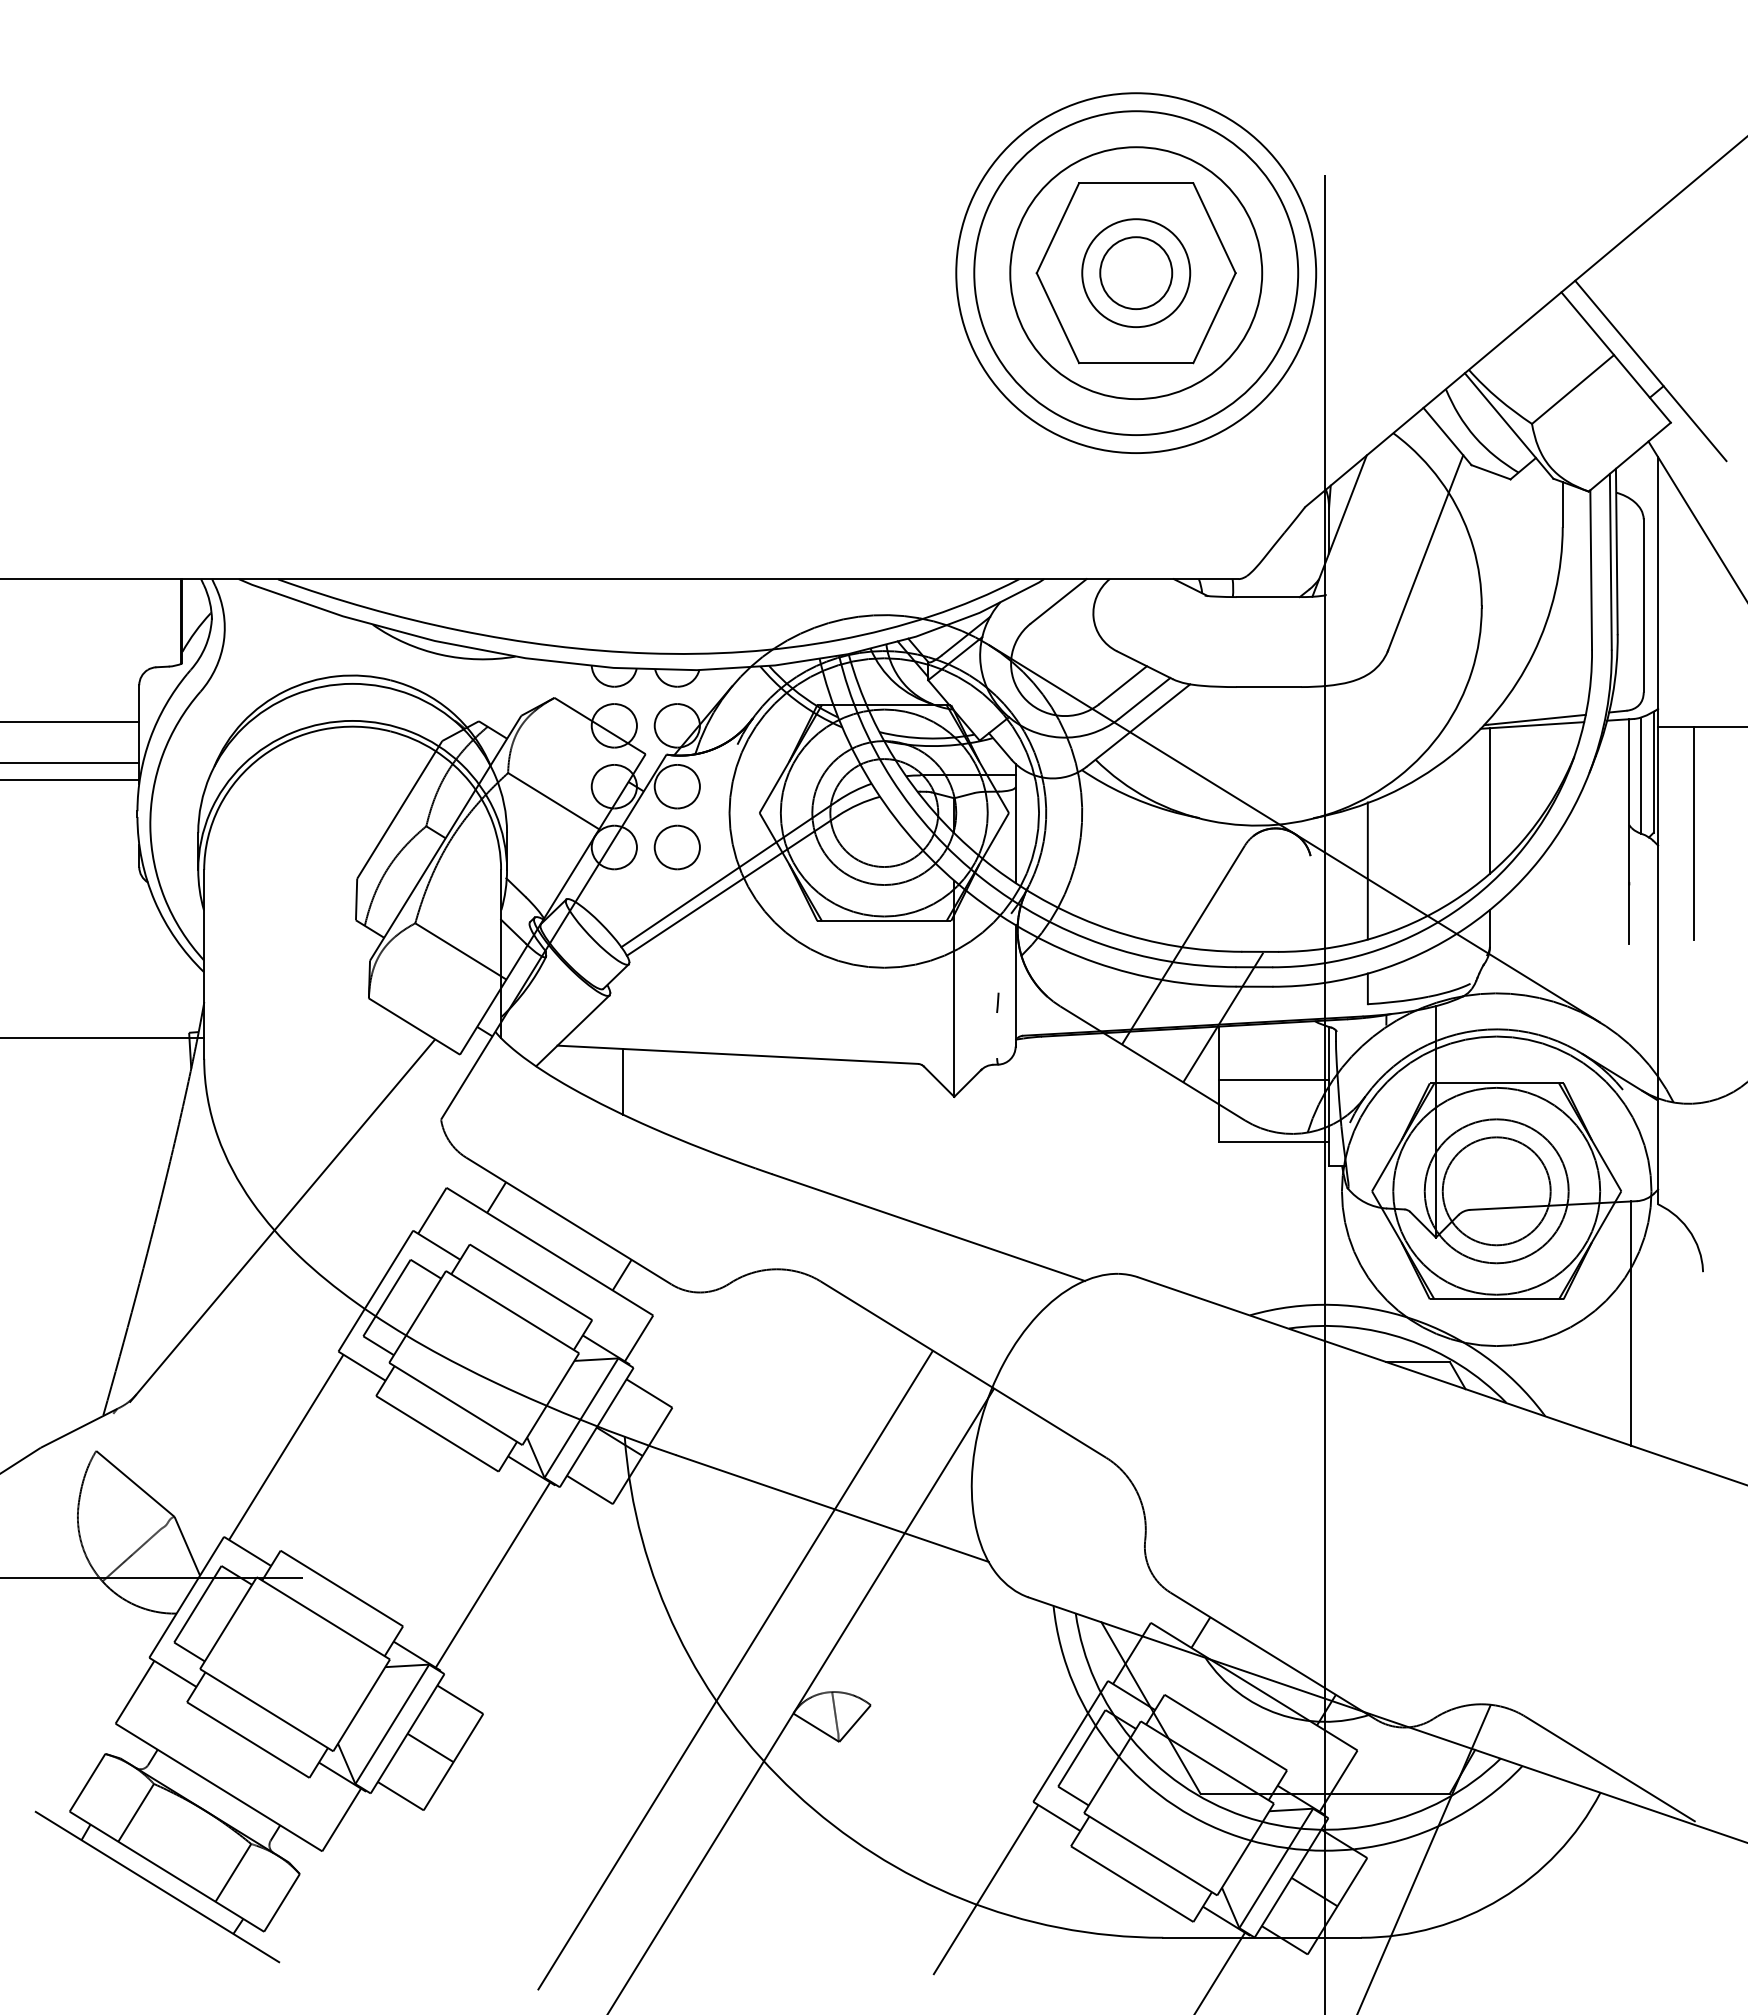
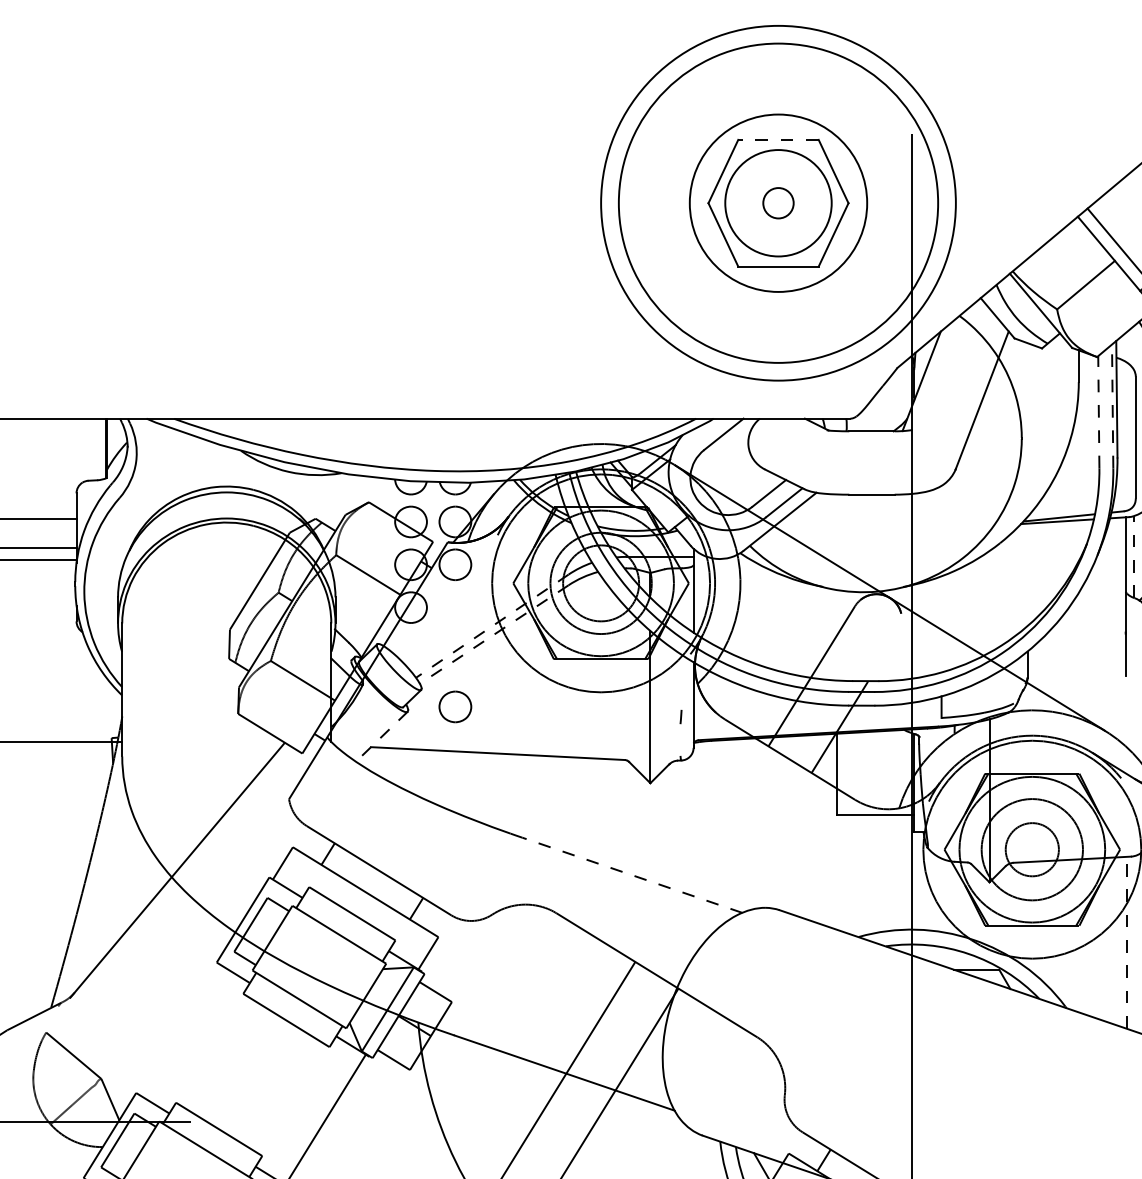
line: (1135, 183) -> (777, 140), solid -> dashed
circle: (1136, 273) -> (778, 203), size x0.6
circle: (1136, 273) -> (778, 203), size x1.4
circle: (1136, 273) -> (778, 203), size x1.4
circle: (1136, 273) -> (778, 203), size x1.4
line: (1610, 561) -> (1112, 406), solid -> dashed
line: (1591, 569) -> (1099, 411), solid -> dashed
line: (1641, 775) -> (1134, 556), solid -> dashed
line: (1489, 800) -> (1027, 574), removed
part: (676, 847) -> (454, 706), moved
line: (1367, 870) -> (941, 623), removed
line: (729, 873) -> (492, 625), solid -> dashed
line: (732, 885) -> (494, 634), solid -> dashed
line: (572, 1030) -> (381, 736), solid -> dashed
line: (1273, 1079) -> (875, 770), removed
line: (623, 1081) -> (417, 772), removed
circle: (1496, 1191) -> (1032, 849), size x0.7
line: (928, 1227) -> (632, 875), solid -> dashed
line: (1631, 1323) -> (1127, 942), solid -> dashed
line: (286, 1446) -> (180, 1029), removed

